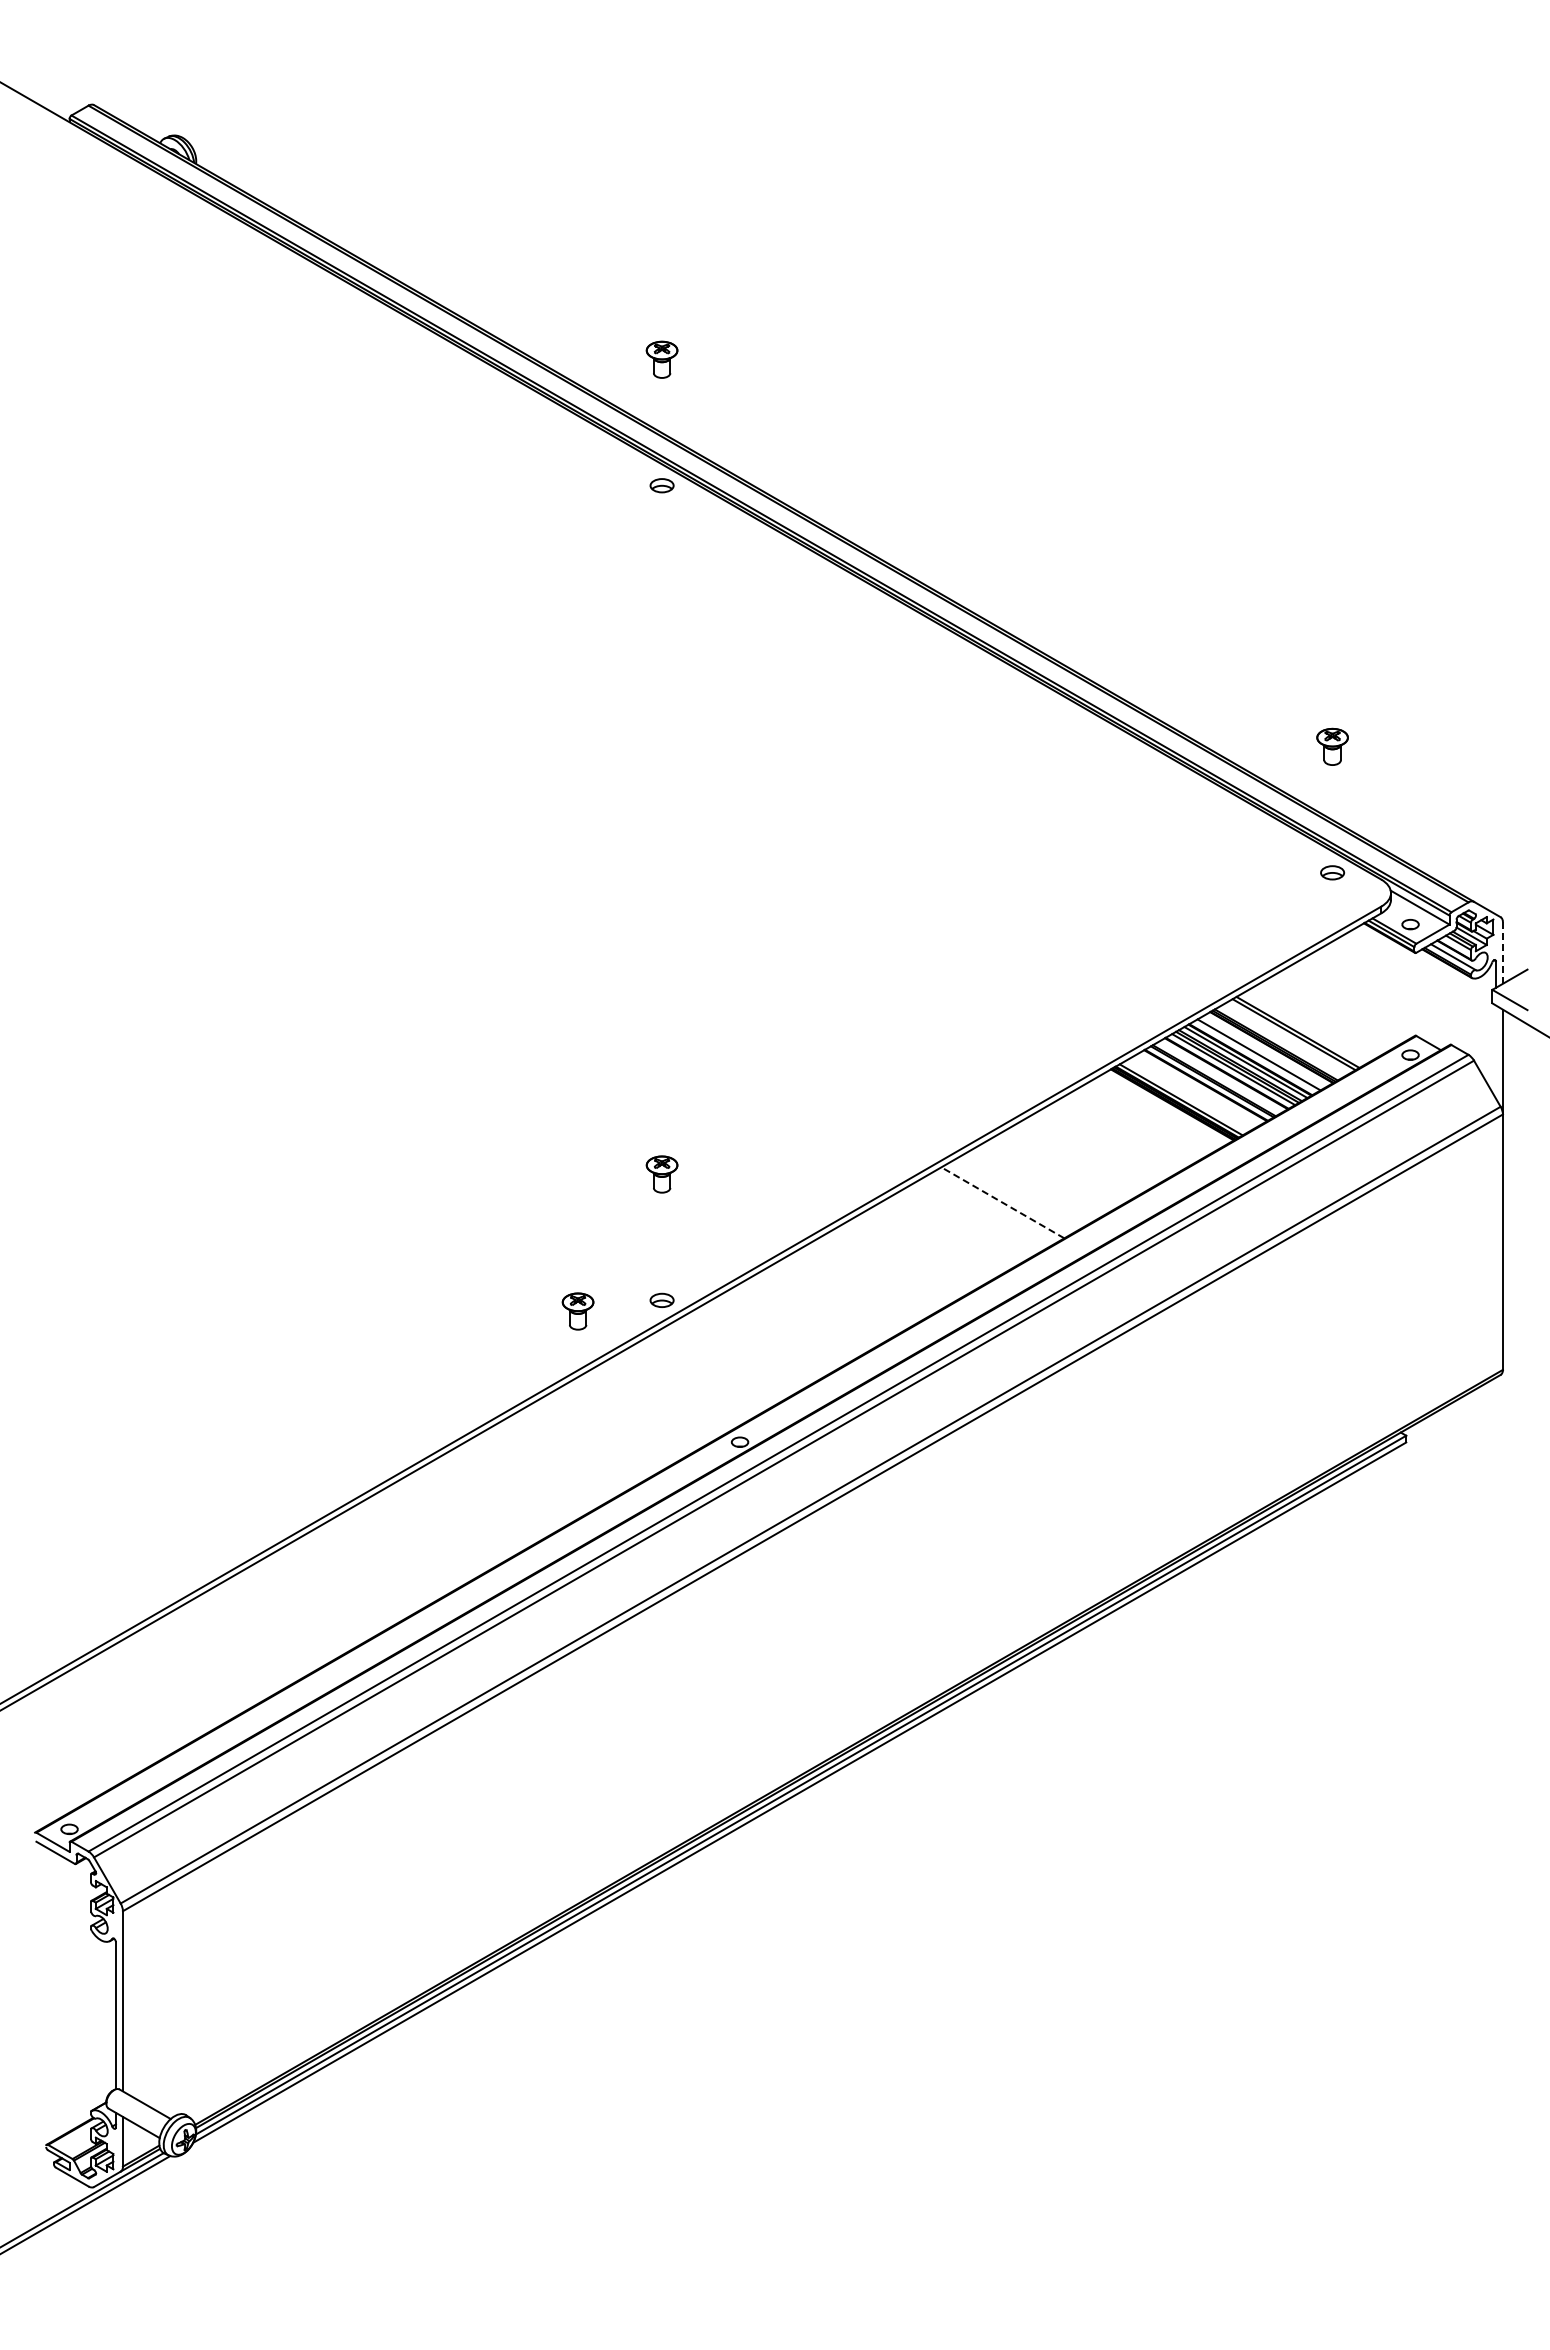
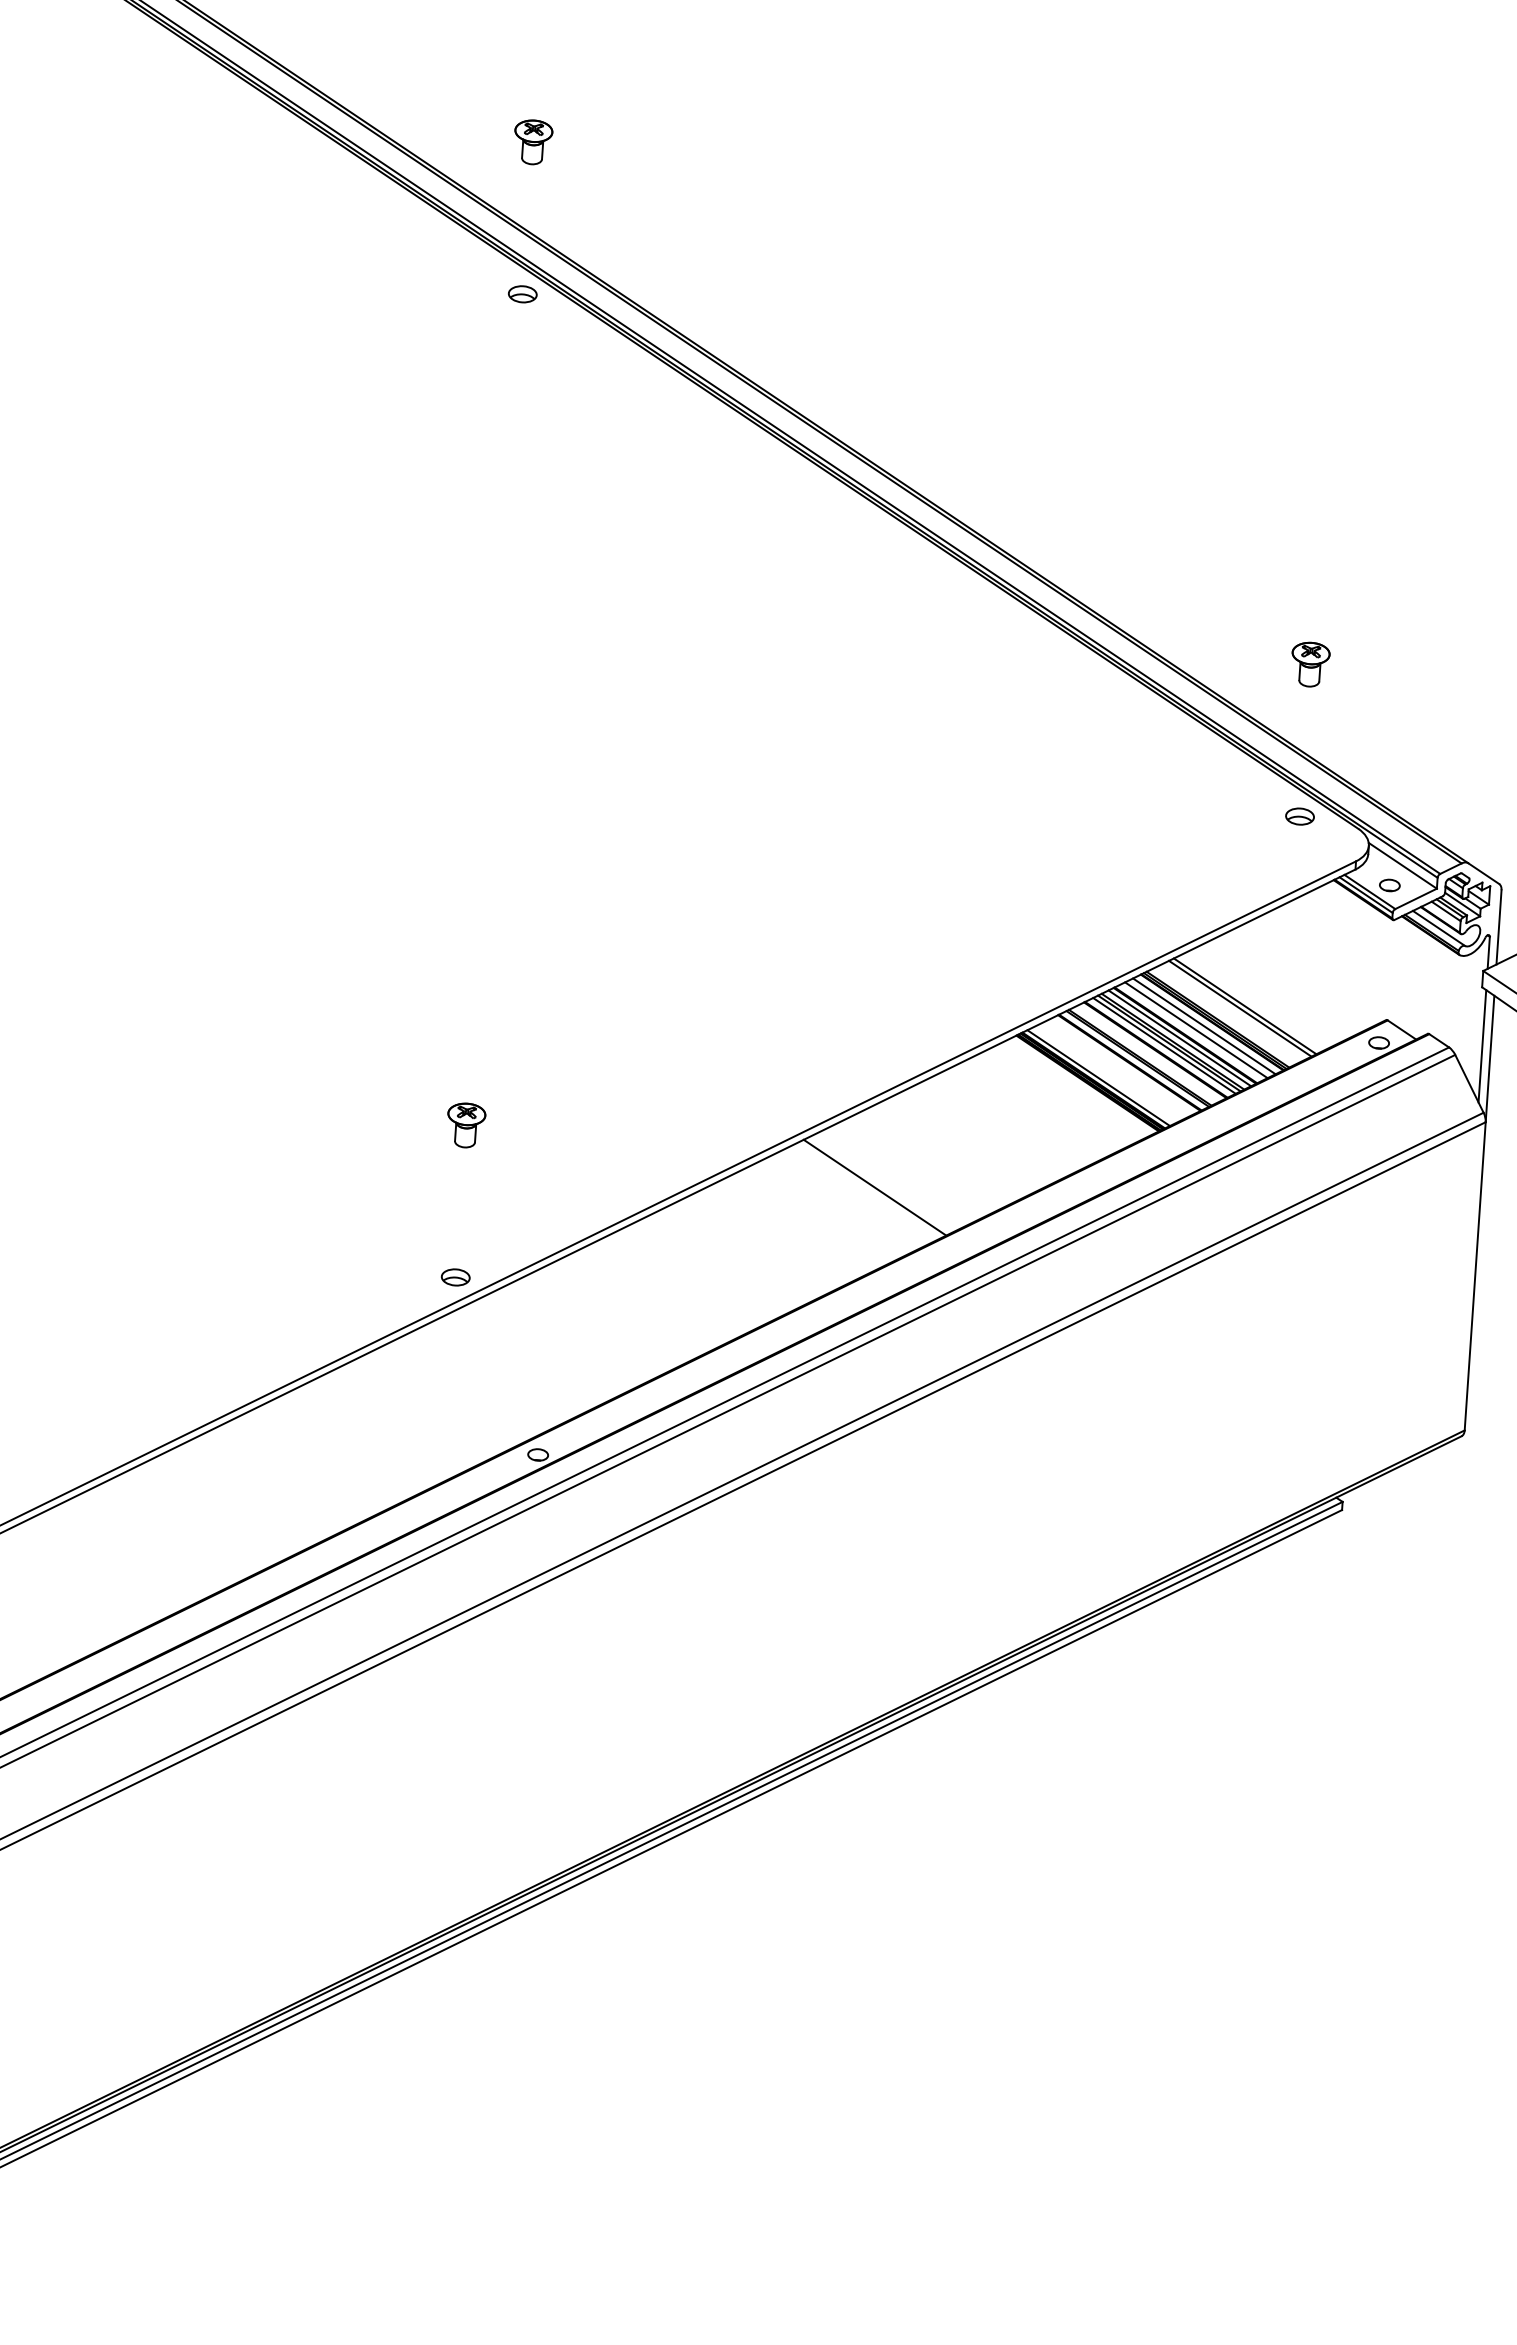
line: (1502, 953) -> (1498, 927), dashed -> solid
line: (1264, 1050) -> (1203, 1025), added
line: (1495, 1051) -> (1481, 1045), added
line: (1002, 1202) -> (874, 1187), dashed -> solid
part: (577, 1311) -> (352, 1283), removed

